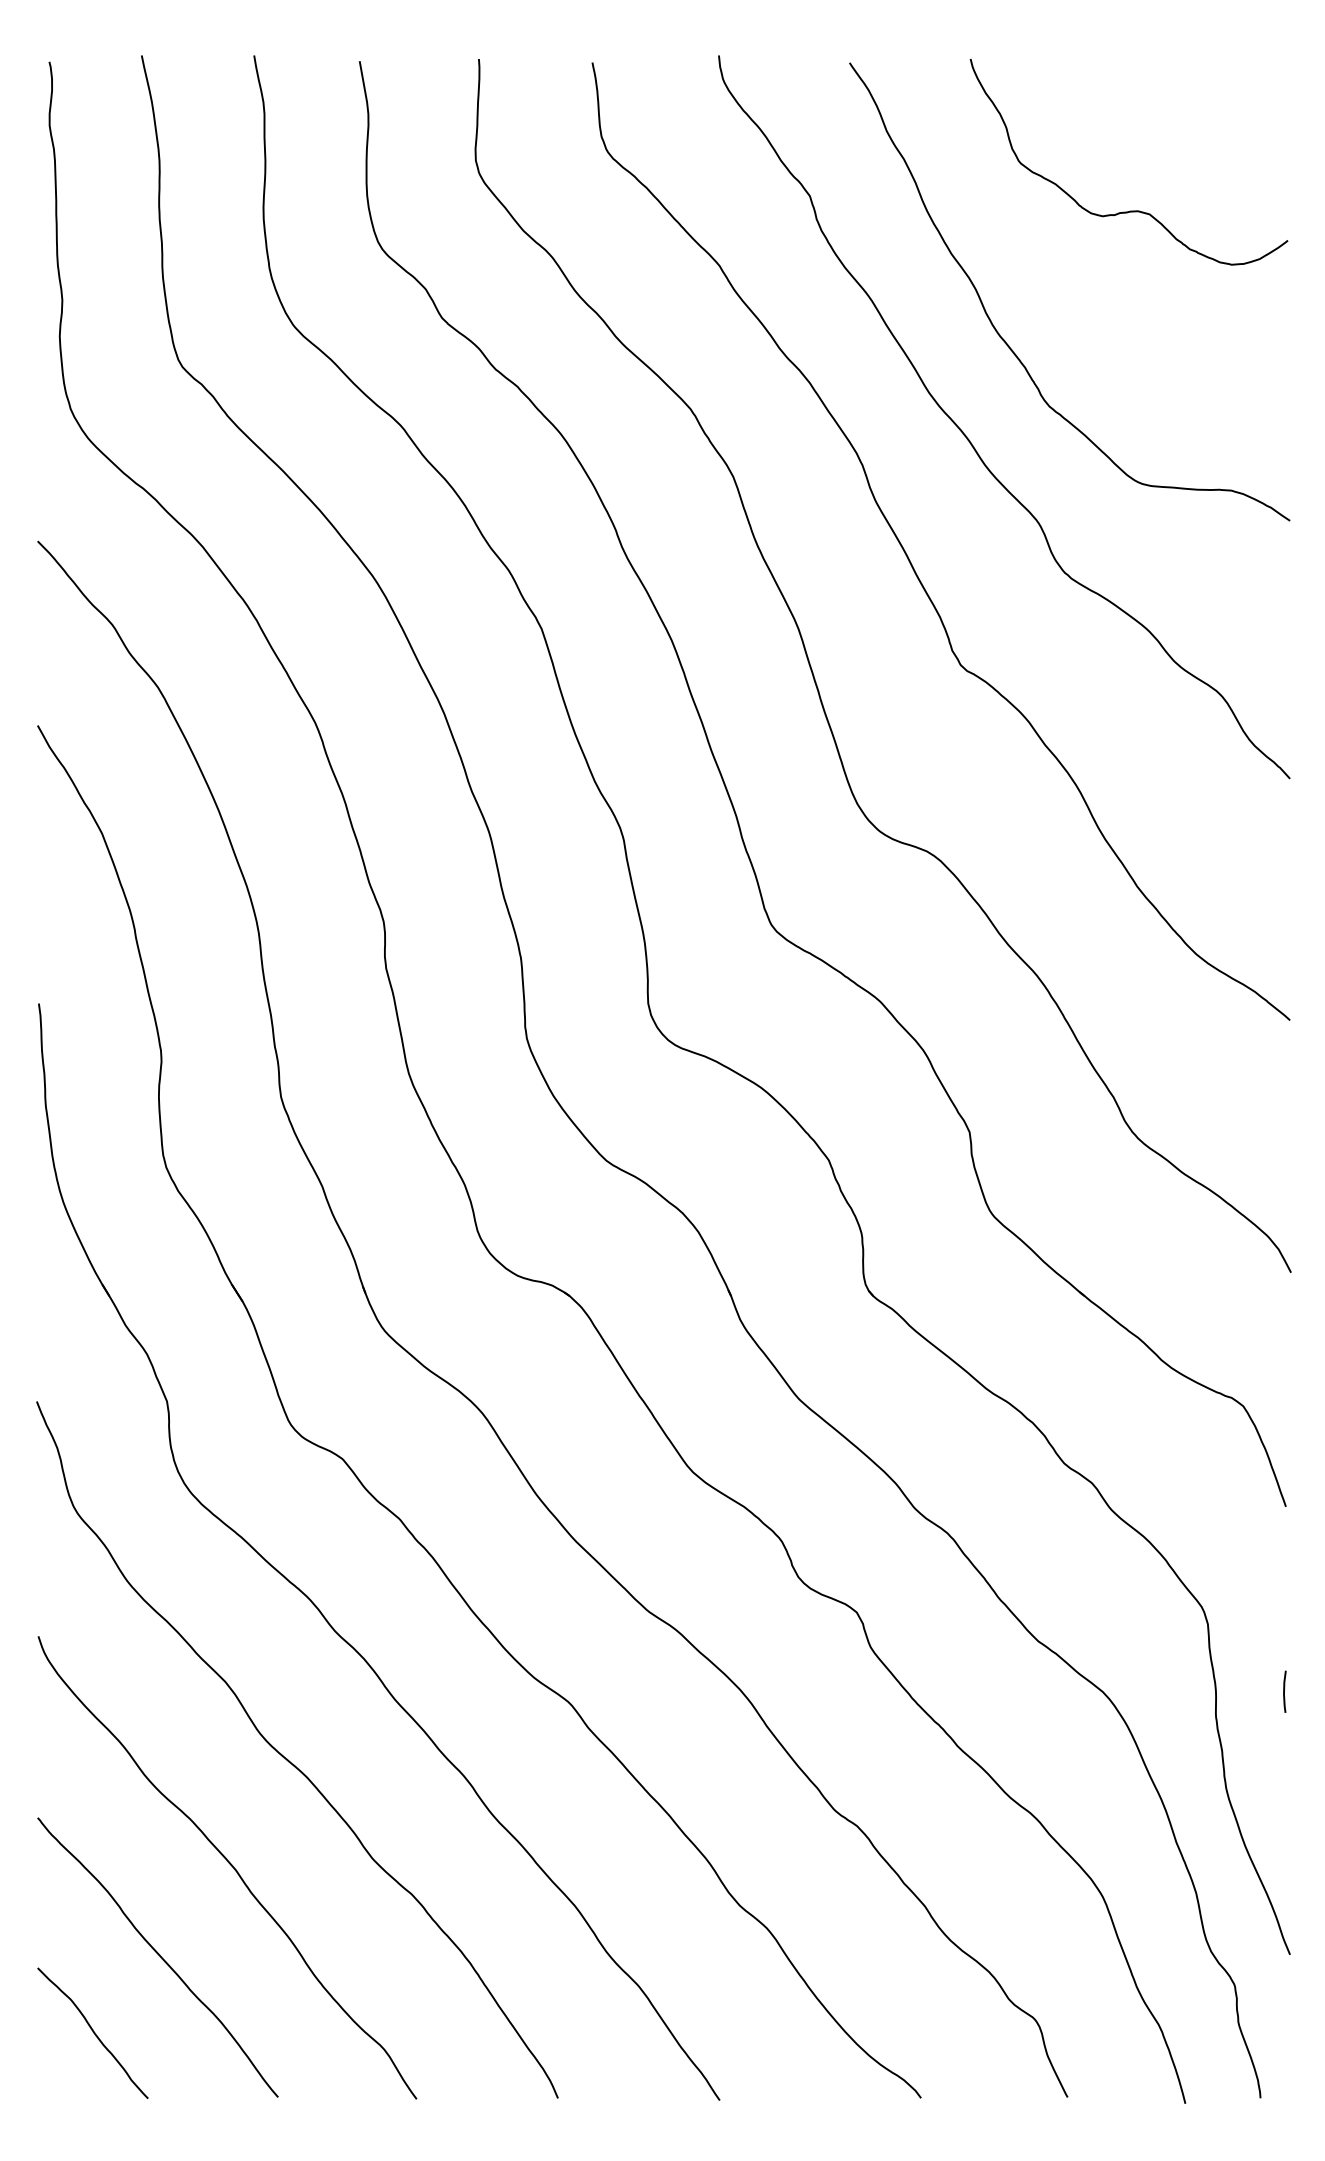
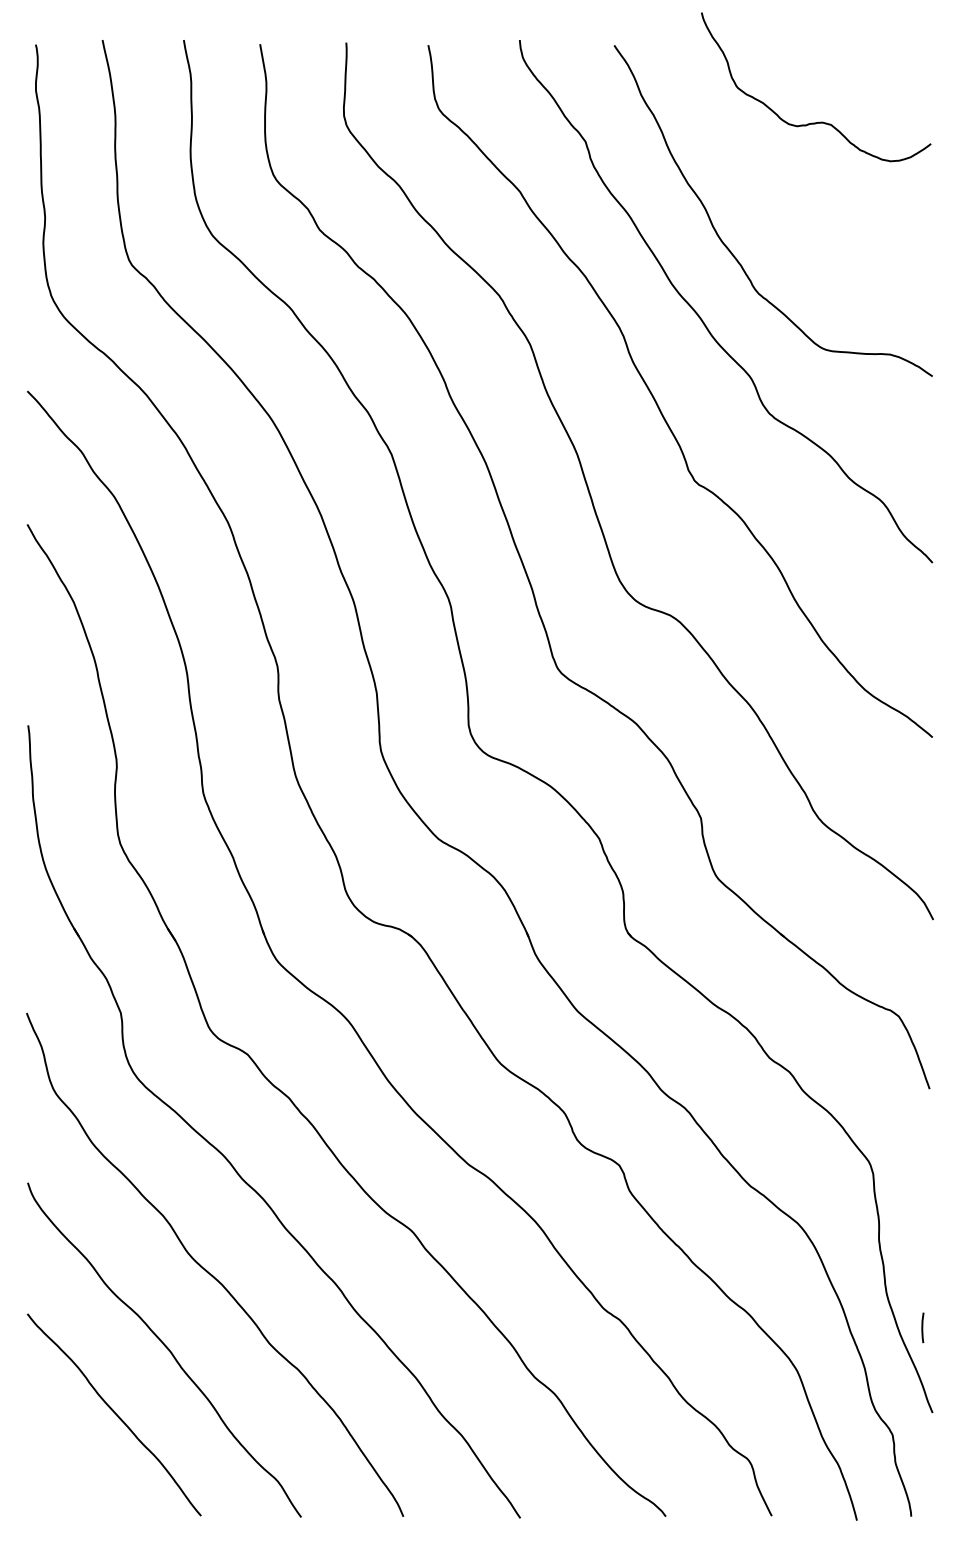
curve: (1133, 209) -> (819, 121), moved
line: (1284, 1691) -> (922, 1327), moved
curve: (93, 2032) -> (67, 1469), removed

